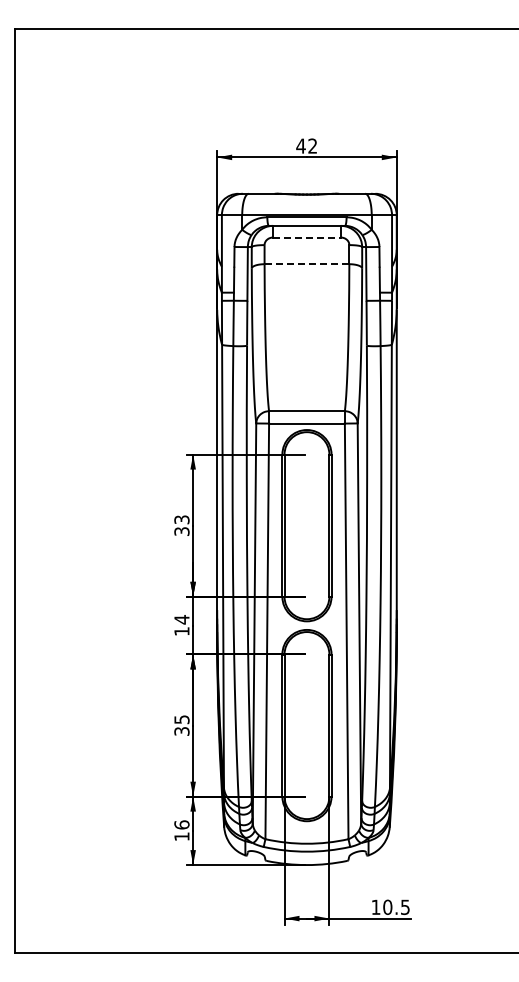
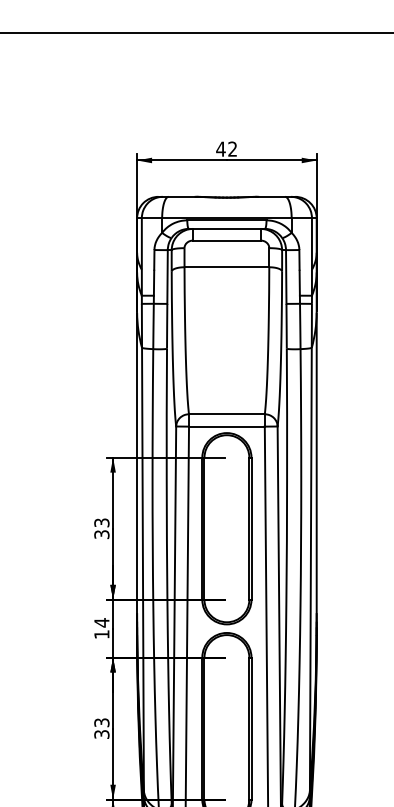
line: (306, 237) -> (226, 240), dashed -> solid
line: (306, 264) -> (226, 267), dashed -> solid
text: (181, 719) -> (101, 722), 35 -> 33

